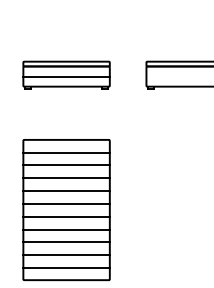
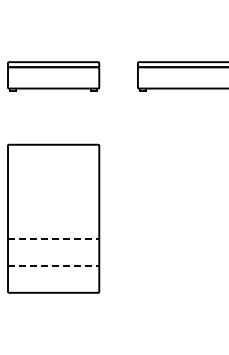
line: (66, 76) -> (53, 77), removed
line: (66, 152) -> (53, 158), removed
line: (66, 165) -> (53, 171), removed
line: (66, 178) -> (53, 185), removed
line: (66, 190) -> (53, 198), removed
line: (66, 204) -> (53, 212), removed
line: (66, 216) -> (53, 225), removed
line: (66, 229) -> (53, 239), solid -> dashed
line: (66, 241) -> (53, 252), removed
line: (66, 255) -> (53, 266), solid -> dashed
line: (66, 267) -> (53, 279), removed

